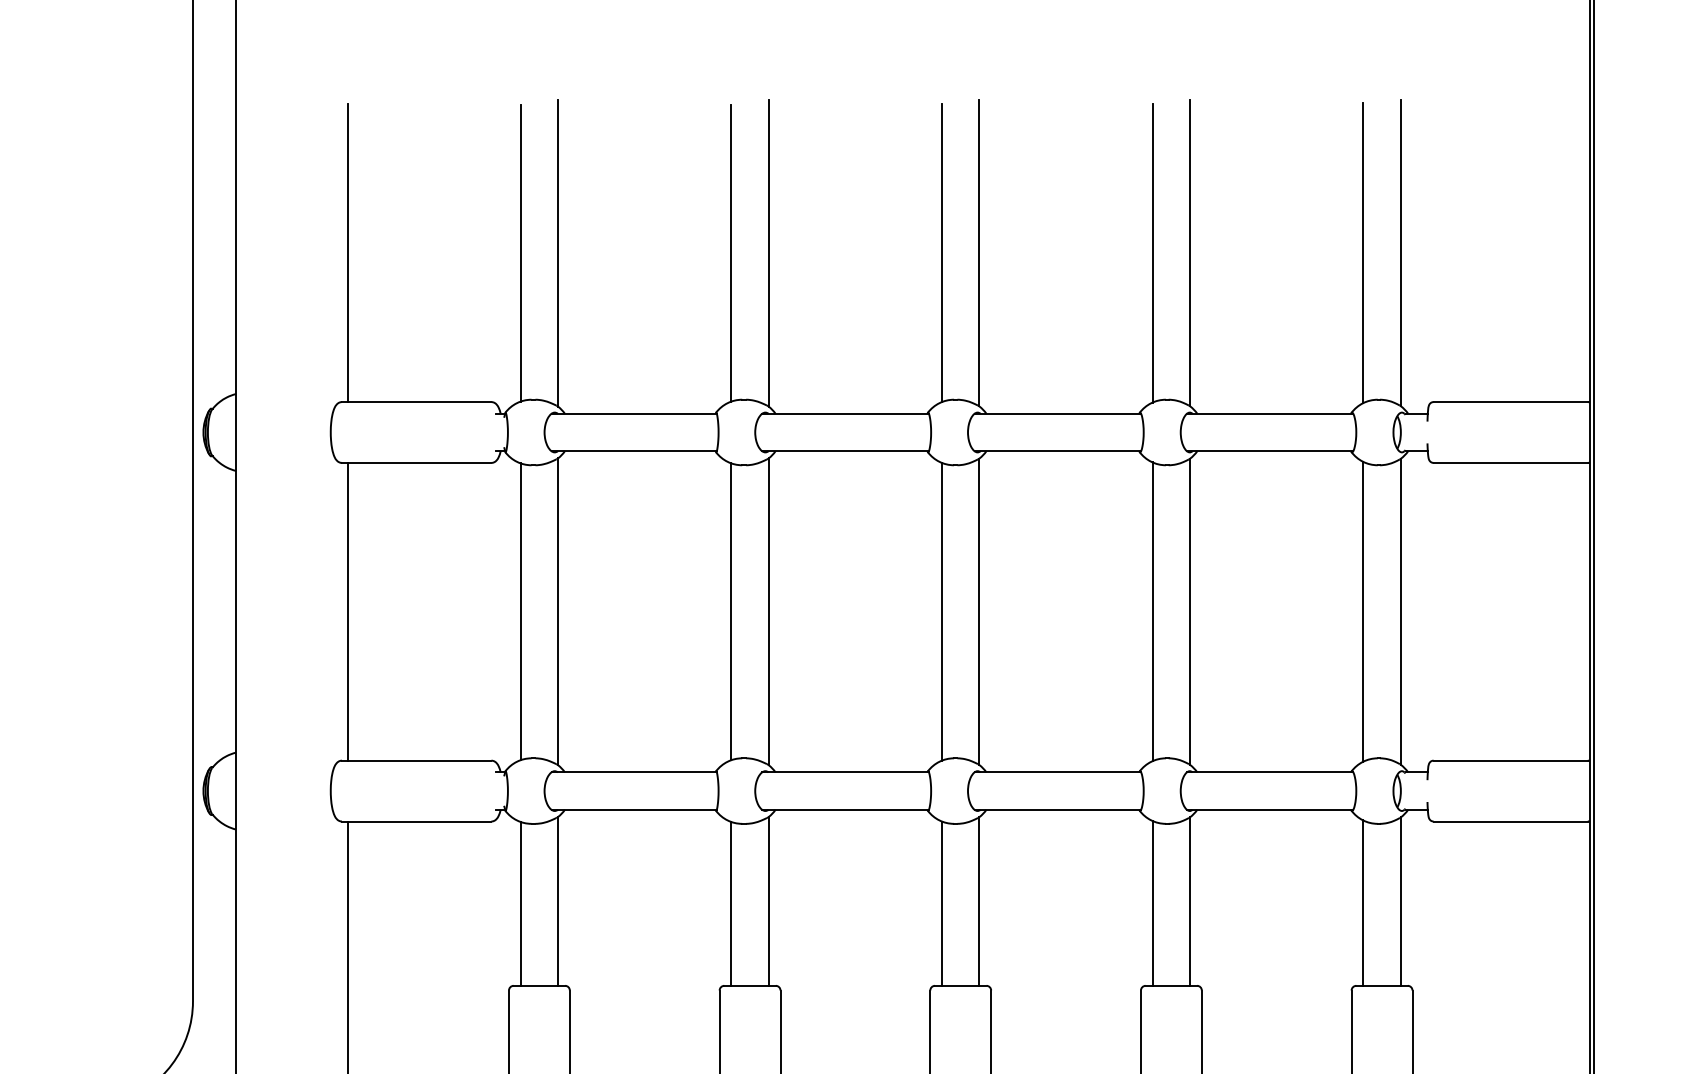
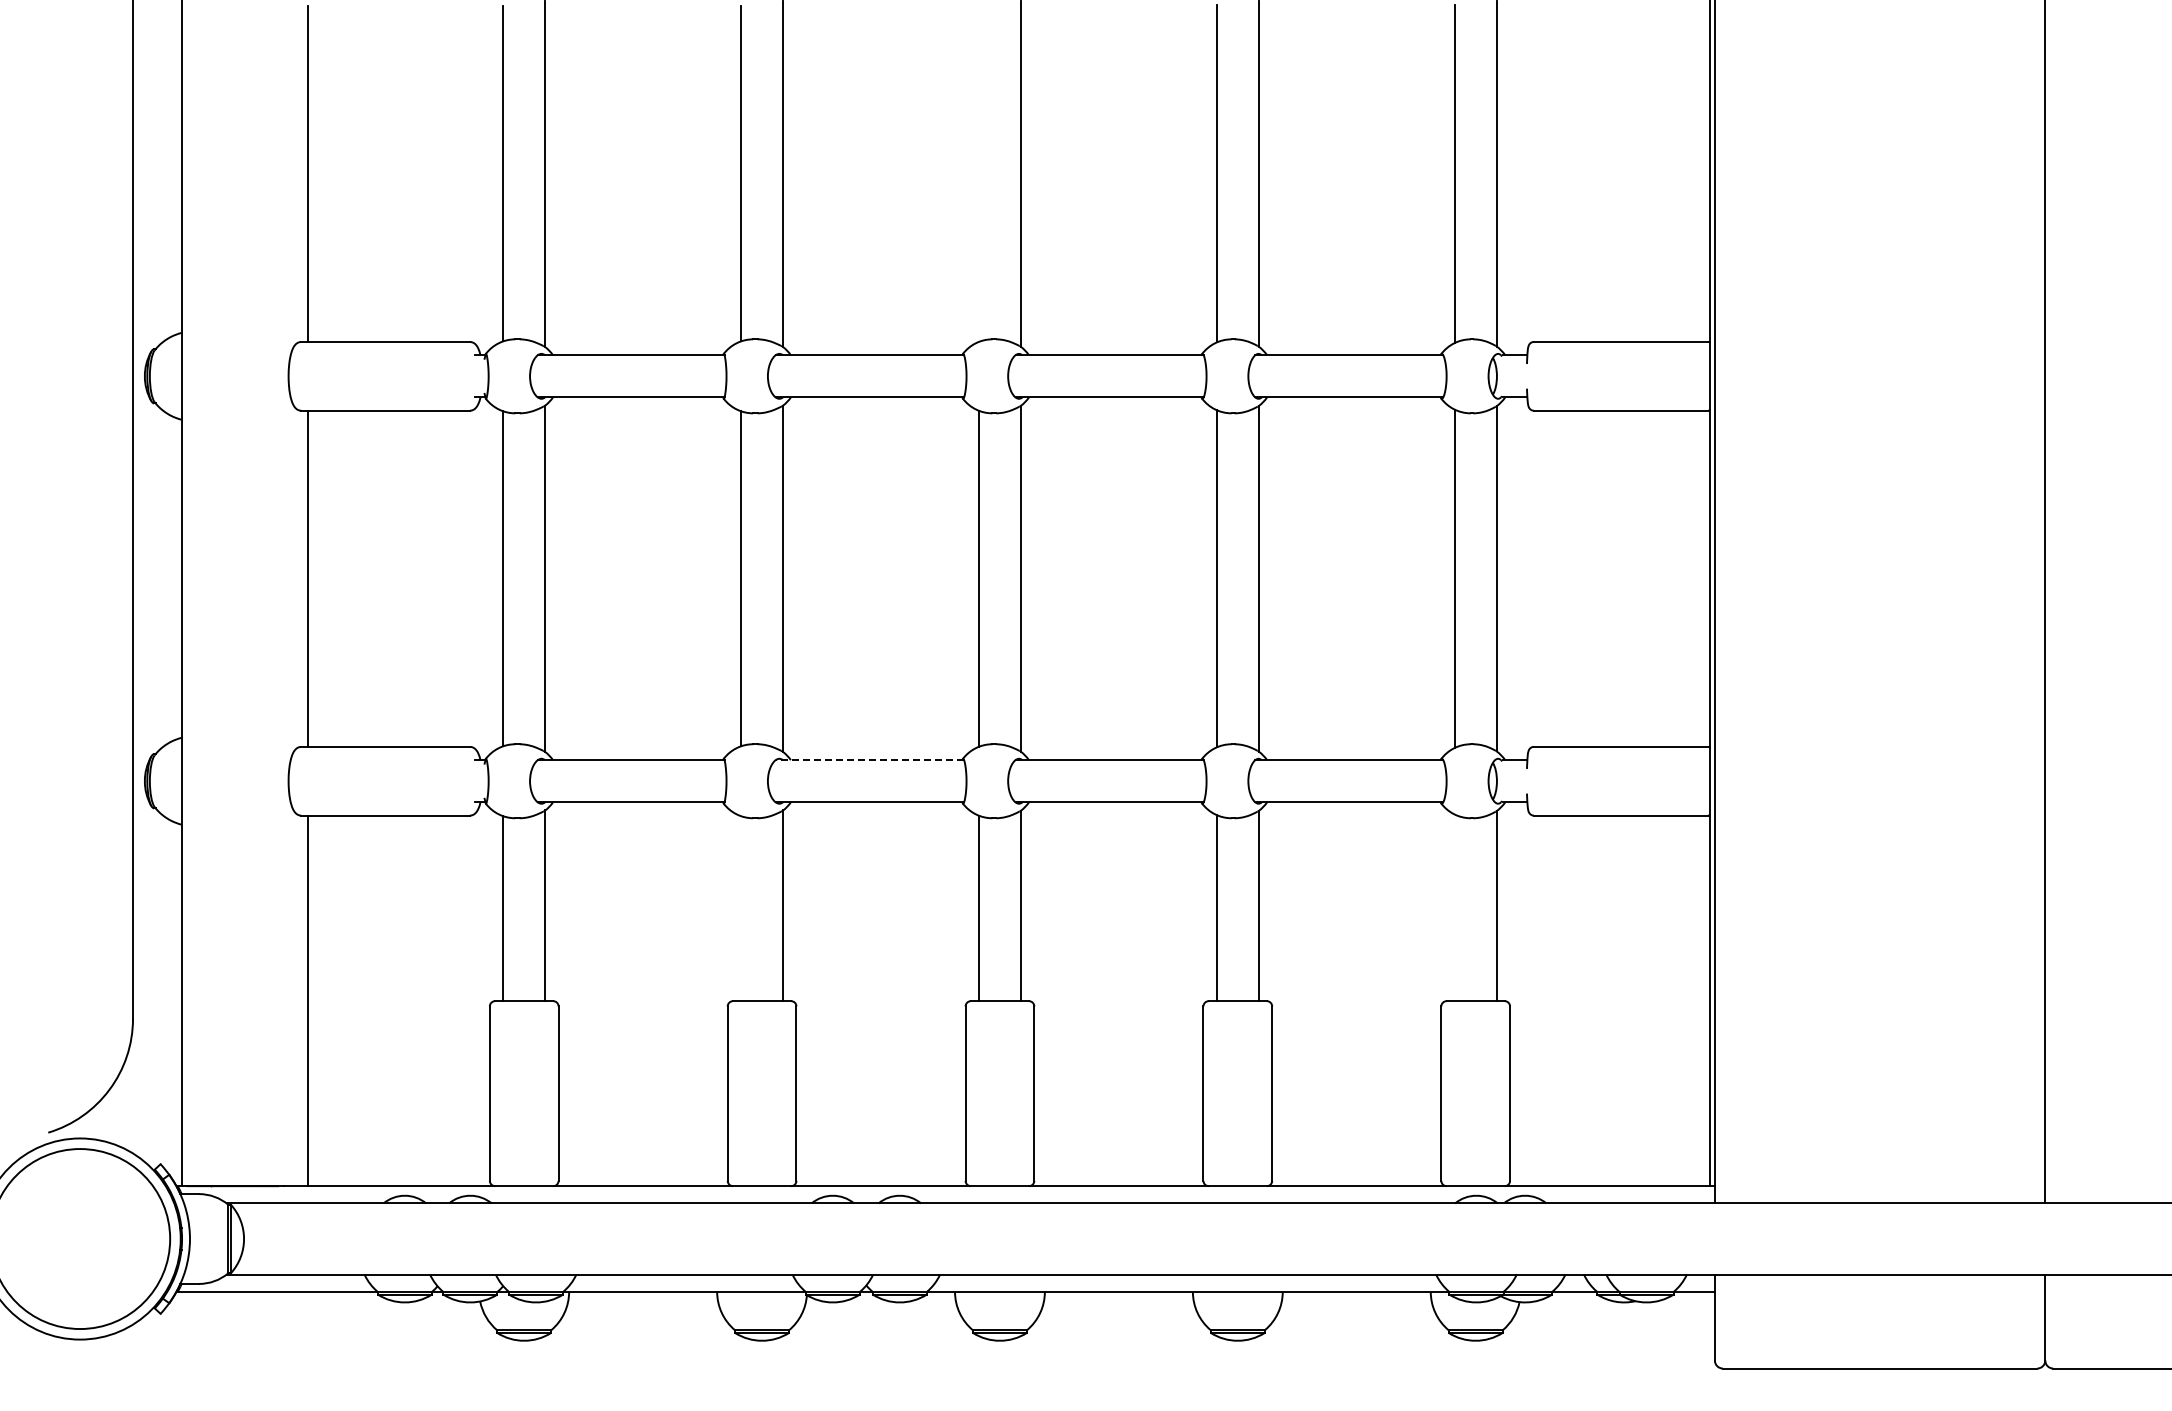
line: (941, 252) -> (978, 173), removed
line: (845, 772) -> (869, 760), solid -> dashed
line: (1363, 902) -> (1454, 907), removed
line: (730, 903) -> (740, 908), removed

